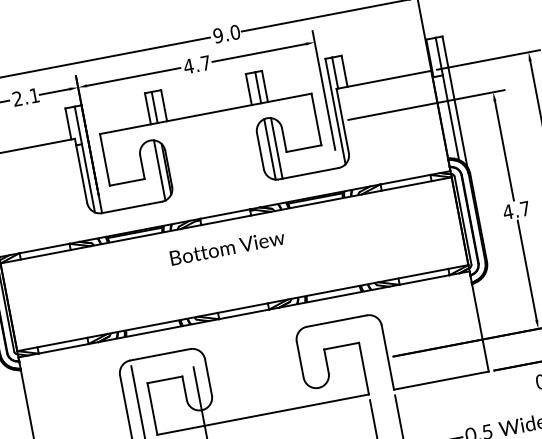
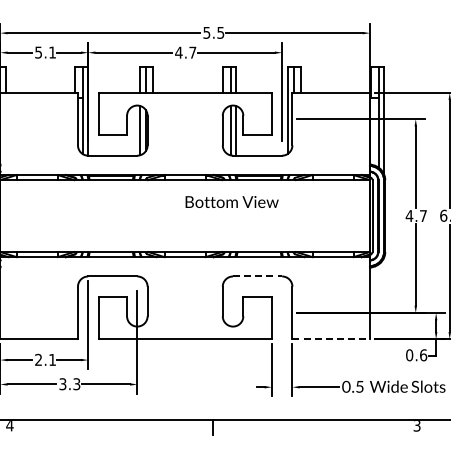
text: (226, 33) -> (213, 32), 9.0 -> 5.5
text: (17, 98) -> (38, 52), 2.1 -> 5.1
text: (226, 247) -> (231, 201), moved
line: (336, 321) -> (257, 276), solid -> dashed
line: (441, 380) -> (331, 339), solid -> dashed

